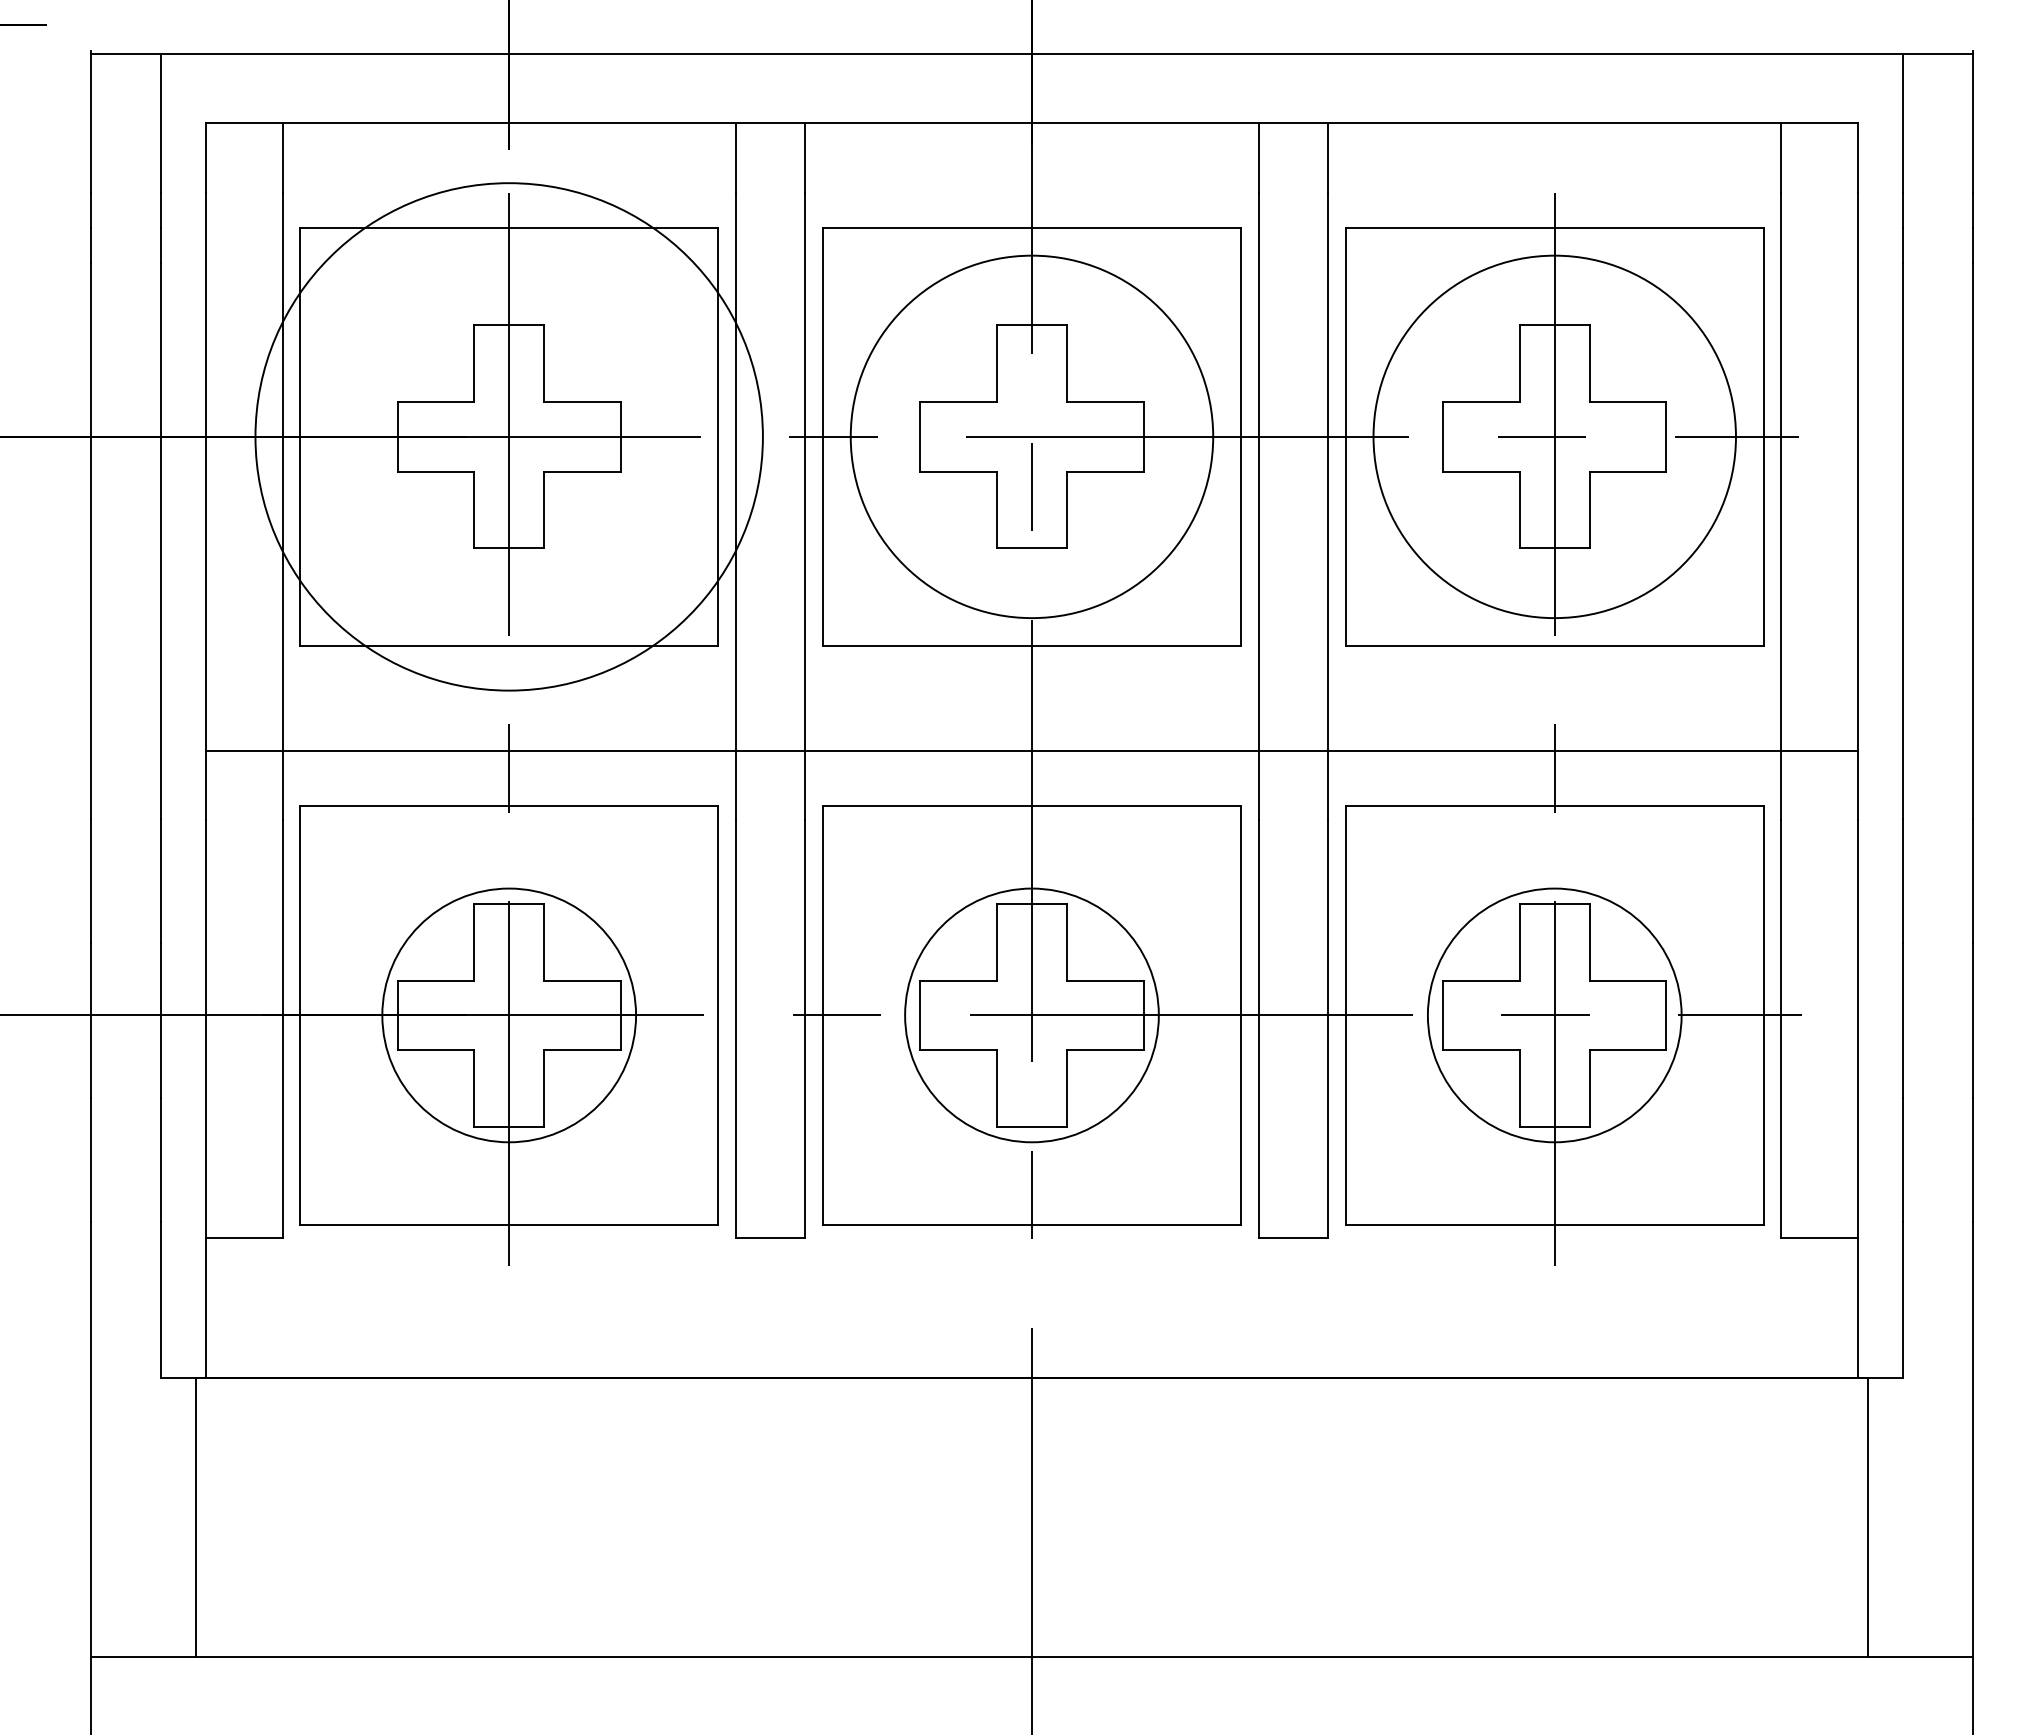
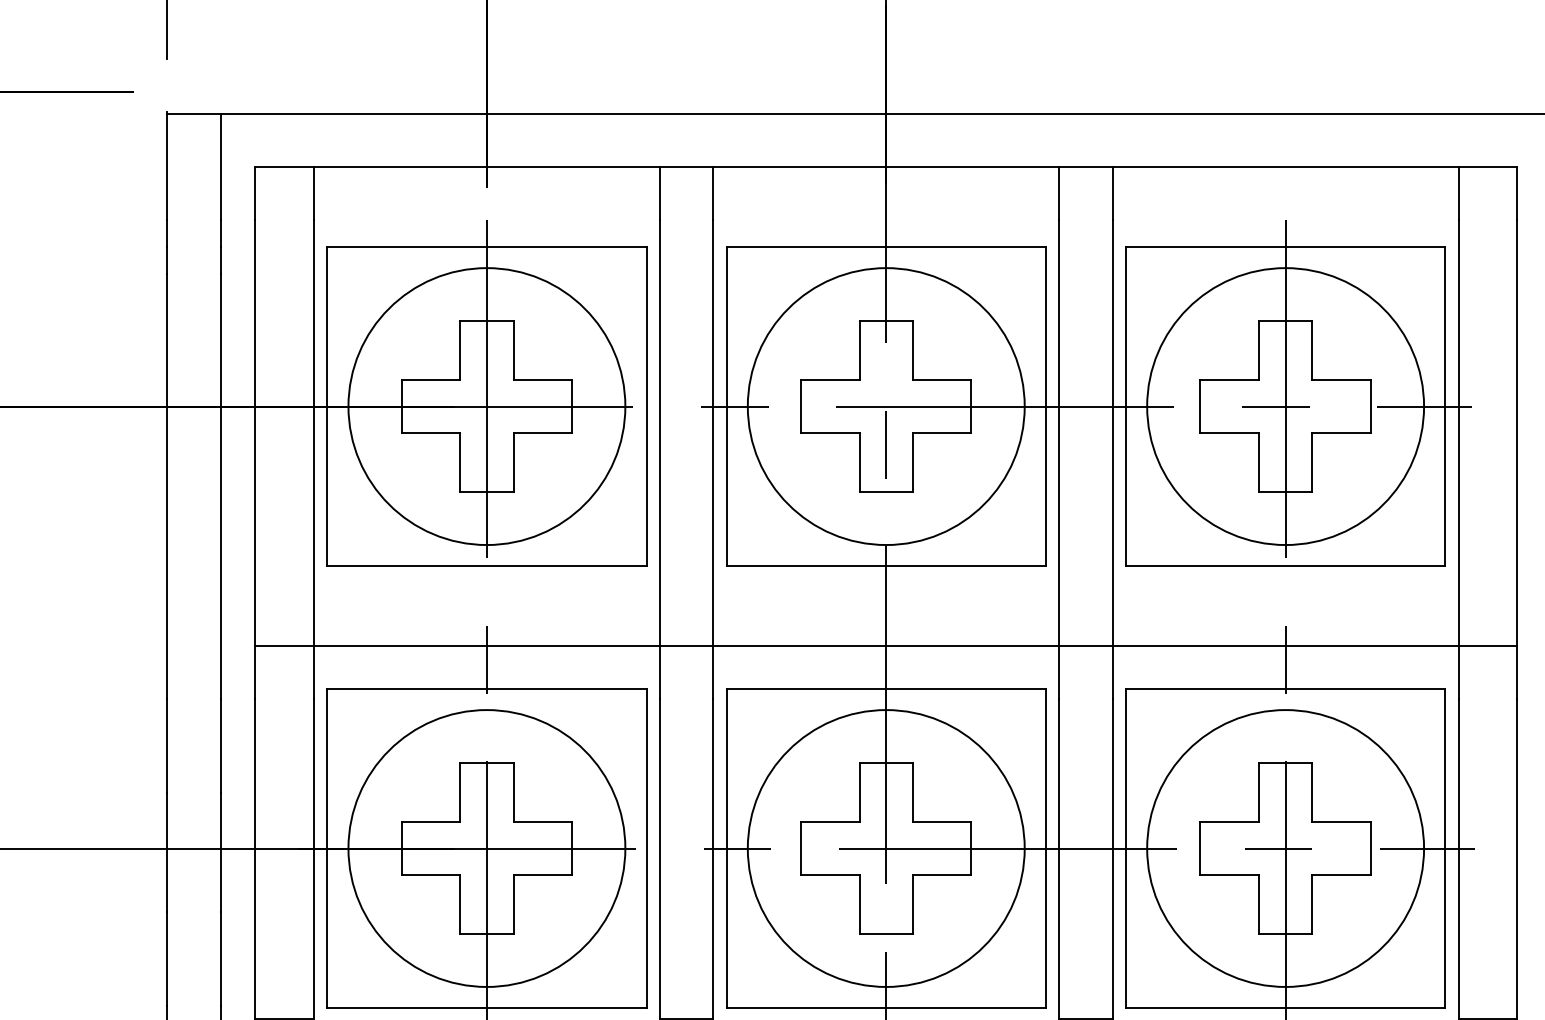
circle: (508, 436) -> (486, 406), size x0.71
circle: (508, 1015) -> (486, 848), size x1.43
circle: (1031, 1015) -> (885, 848), size x1.43
circle: (1554, 1015) -> (1285, 848), size x1.43

